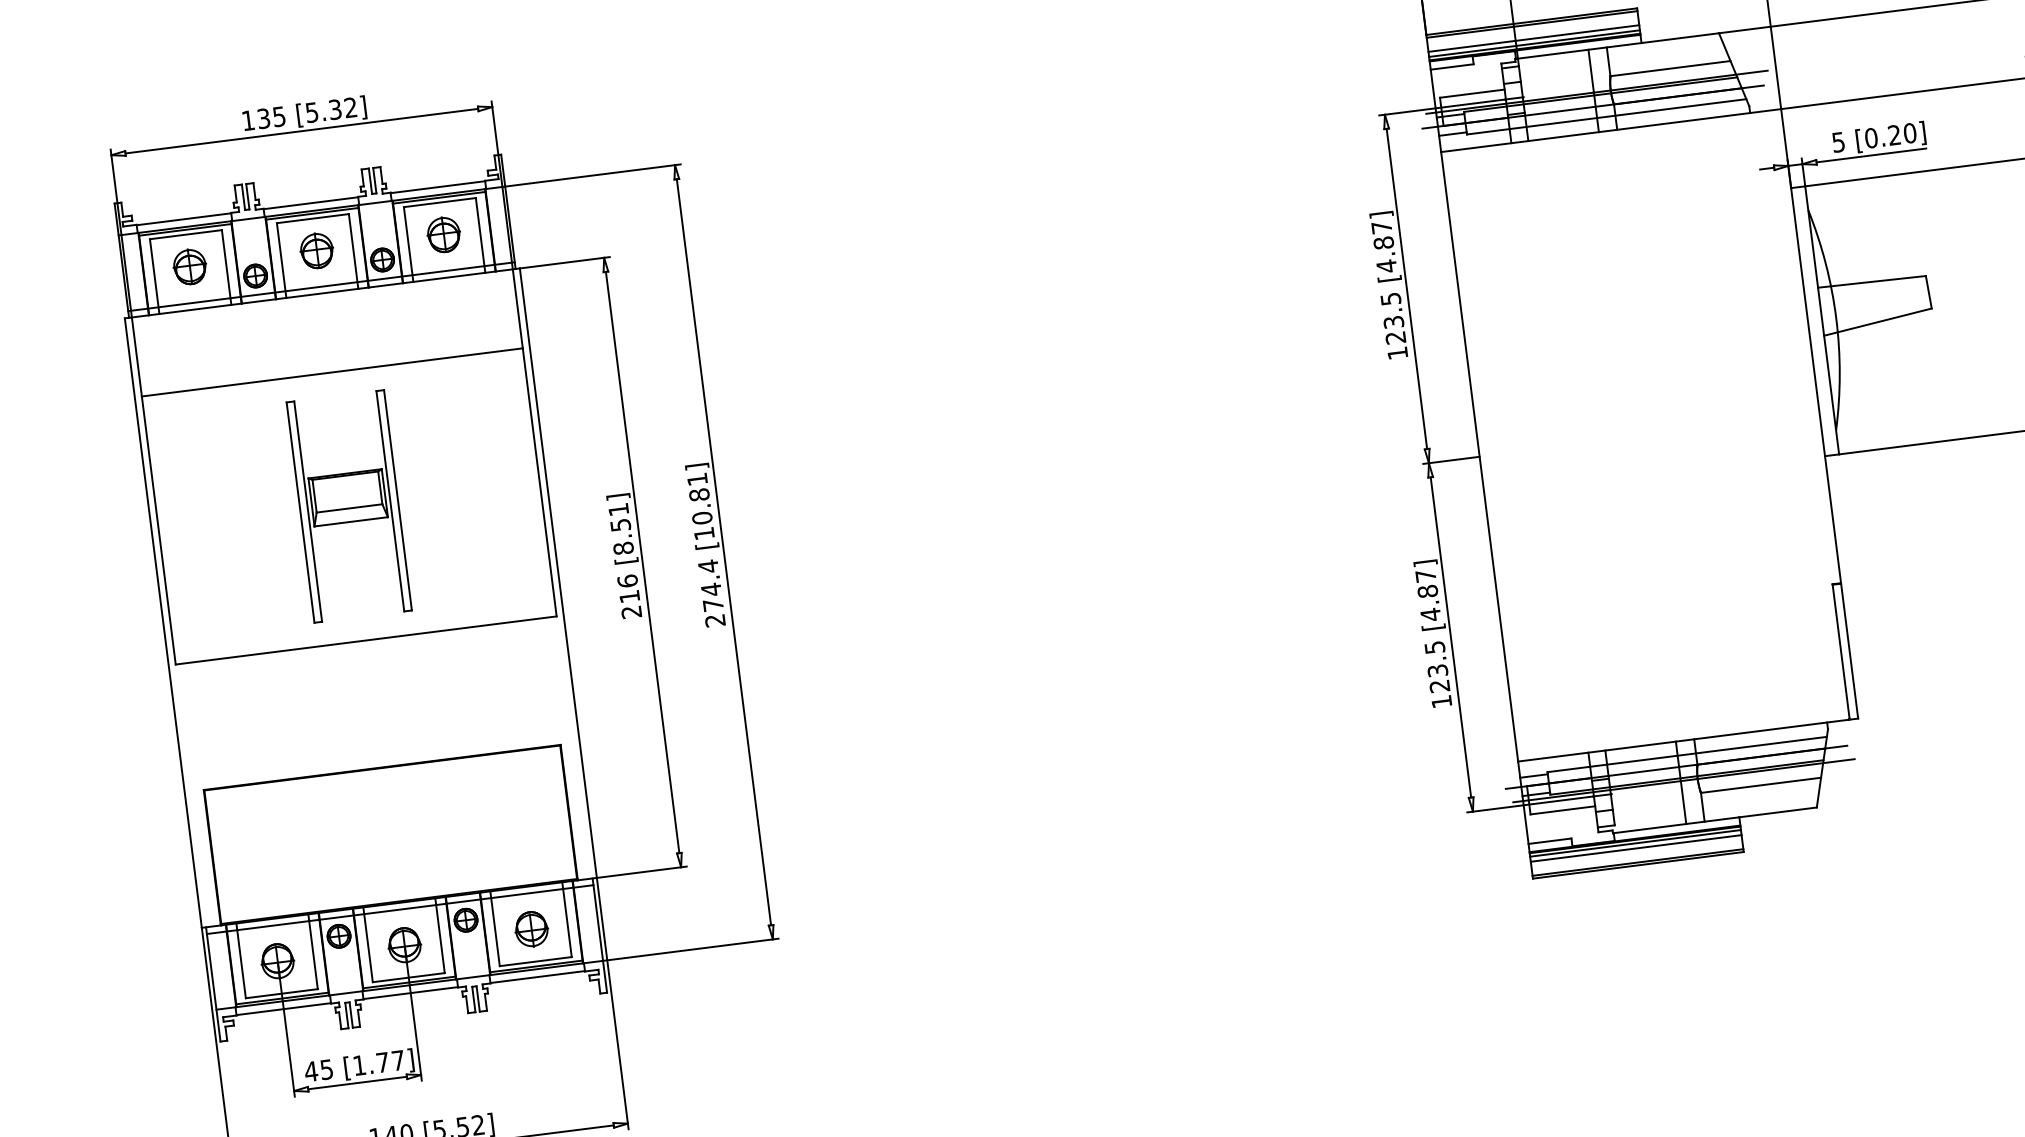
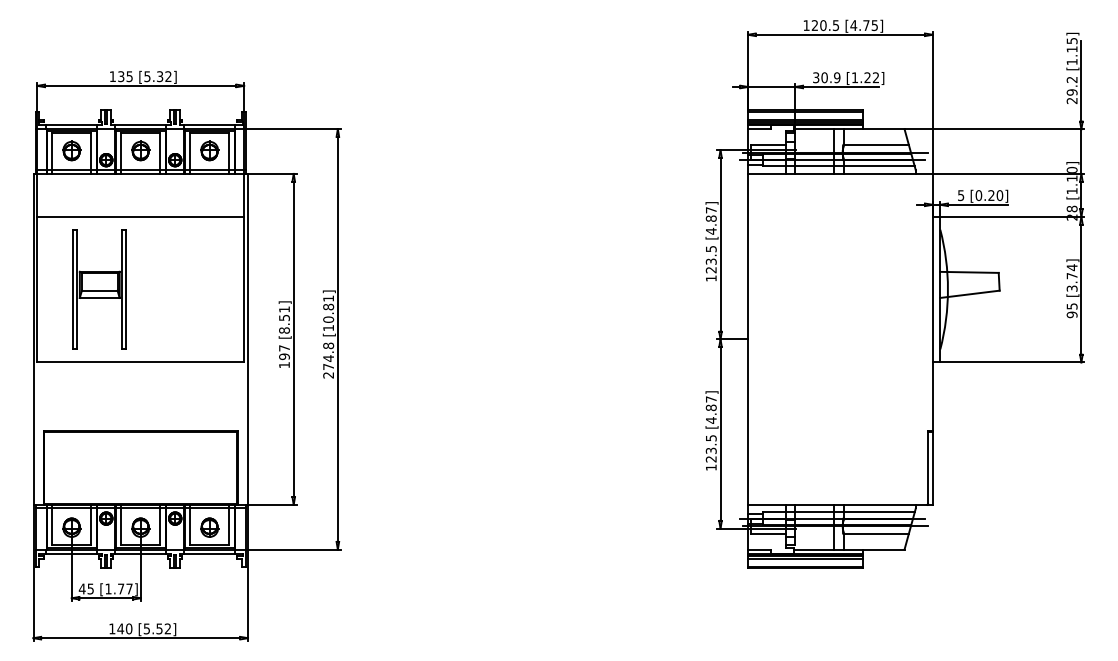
part: (348, 506) -> (99, 289), moved
text: (708, 565) -> (328, 345), 274.4 -> 274.8
text: (629, 596) -> (284, 356), 216 -> 197

